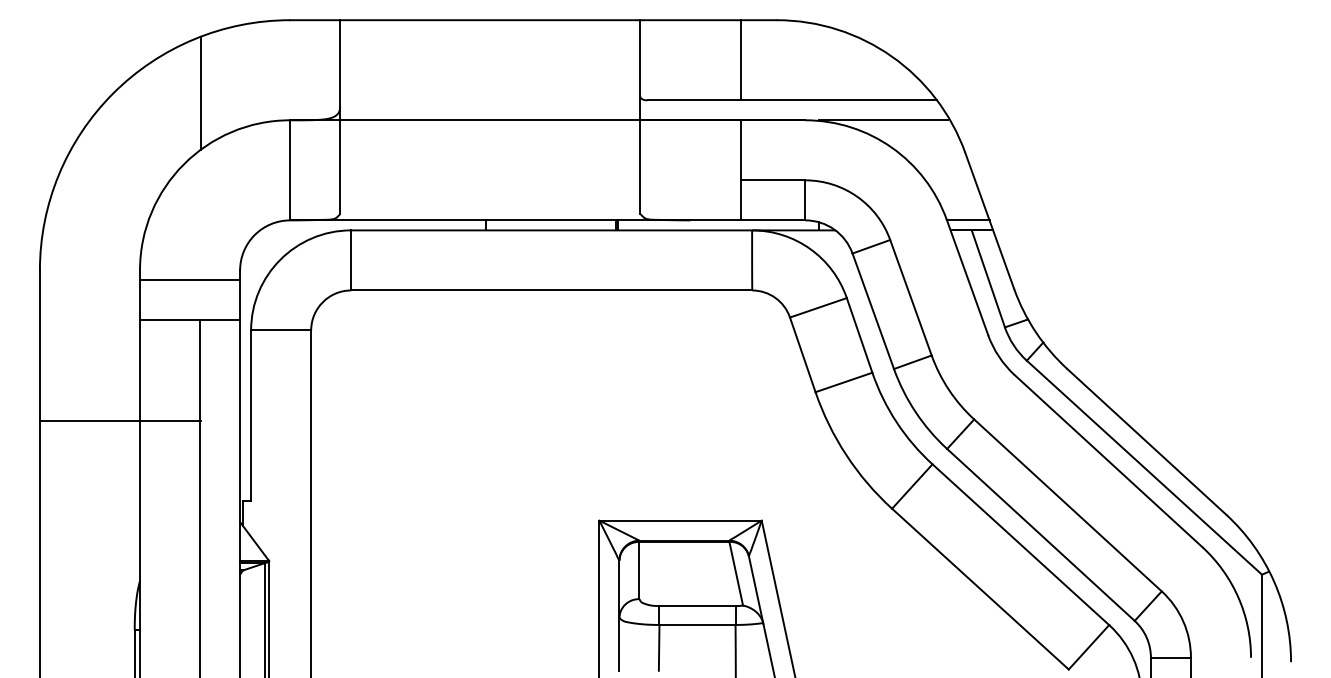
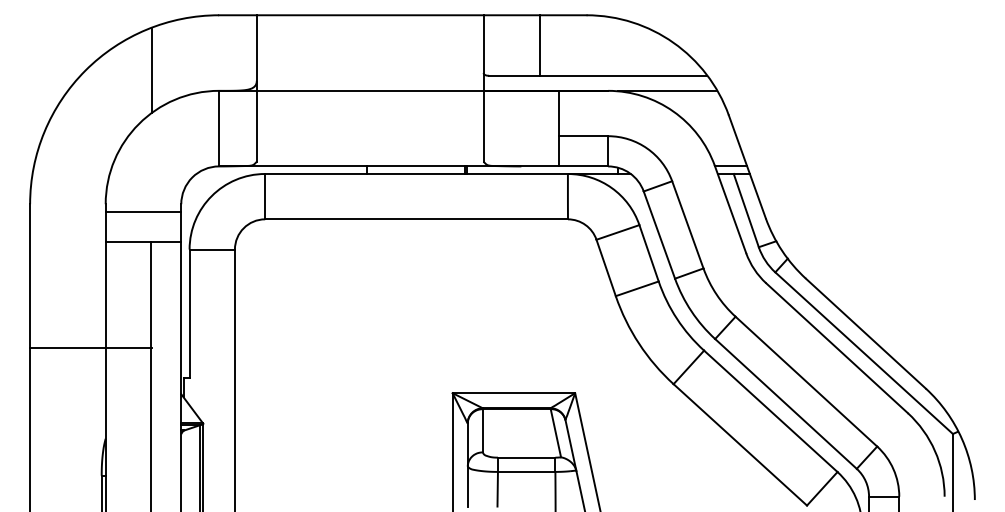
line: (740, 60) -> (539, 45), moved
line: (120, 420) -> (90, 347), moved

